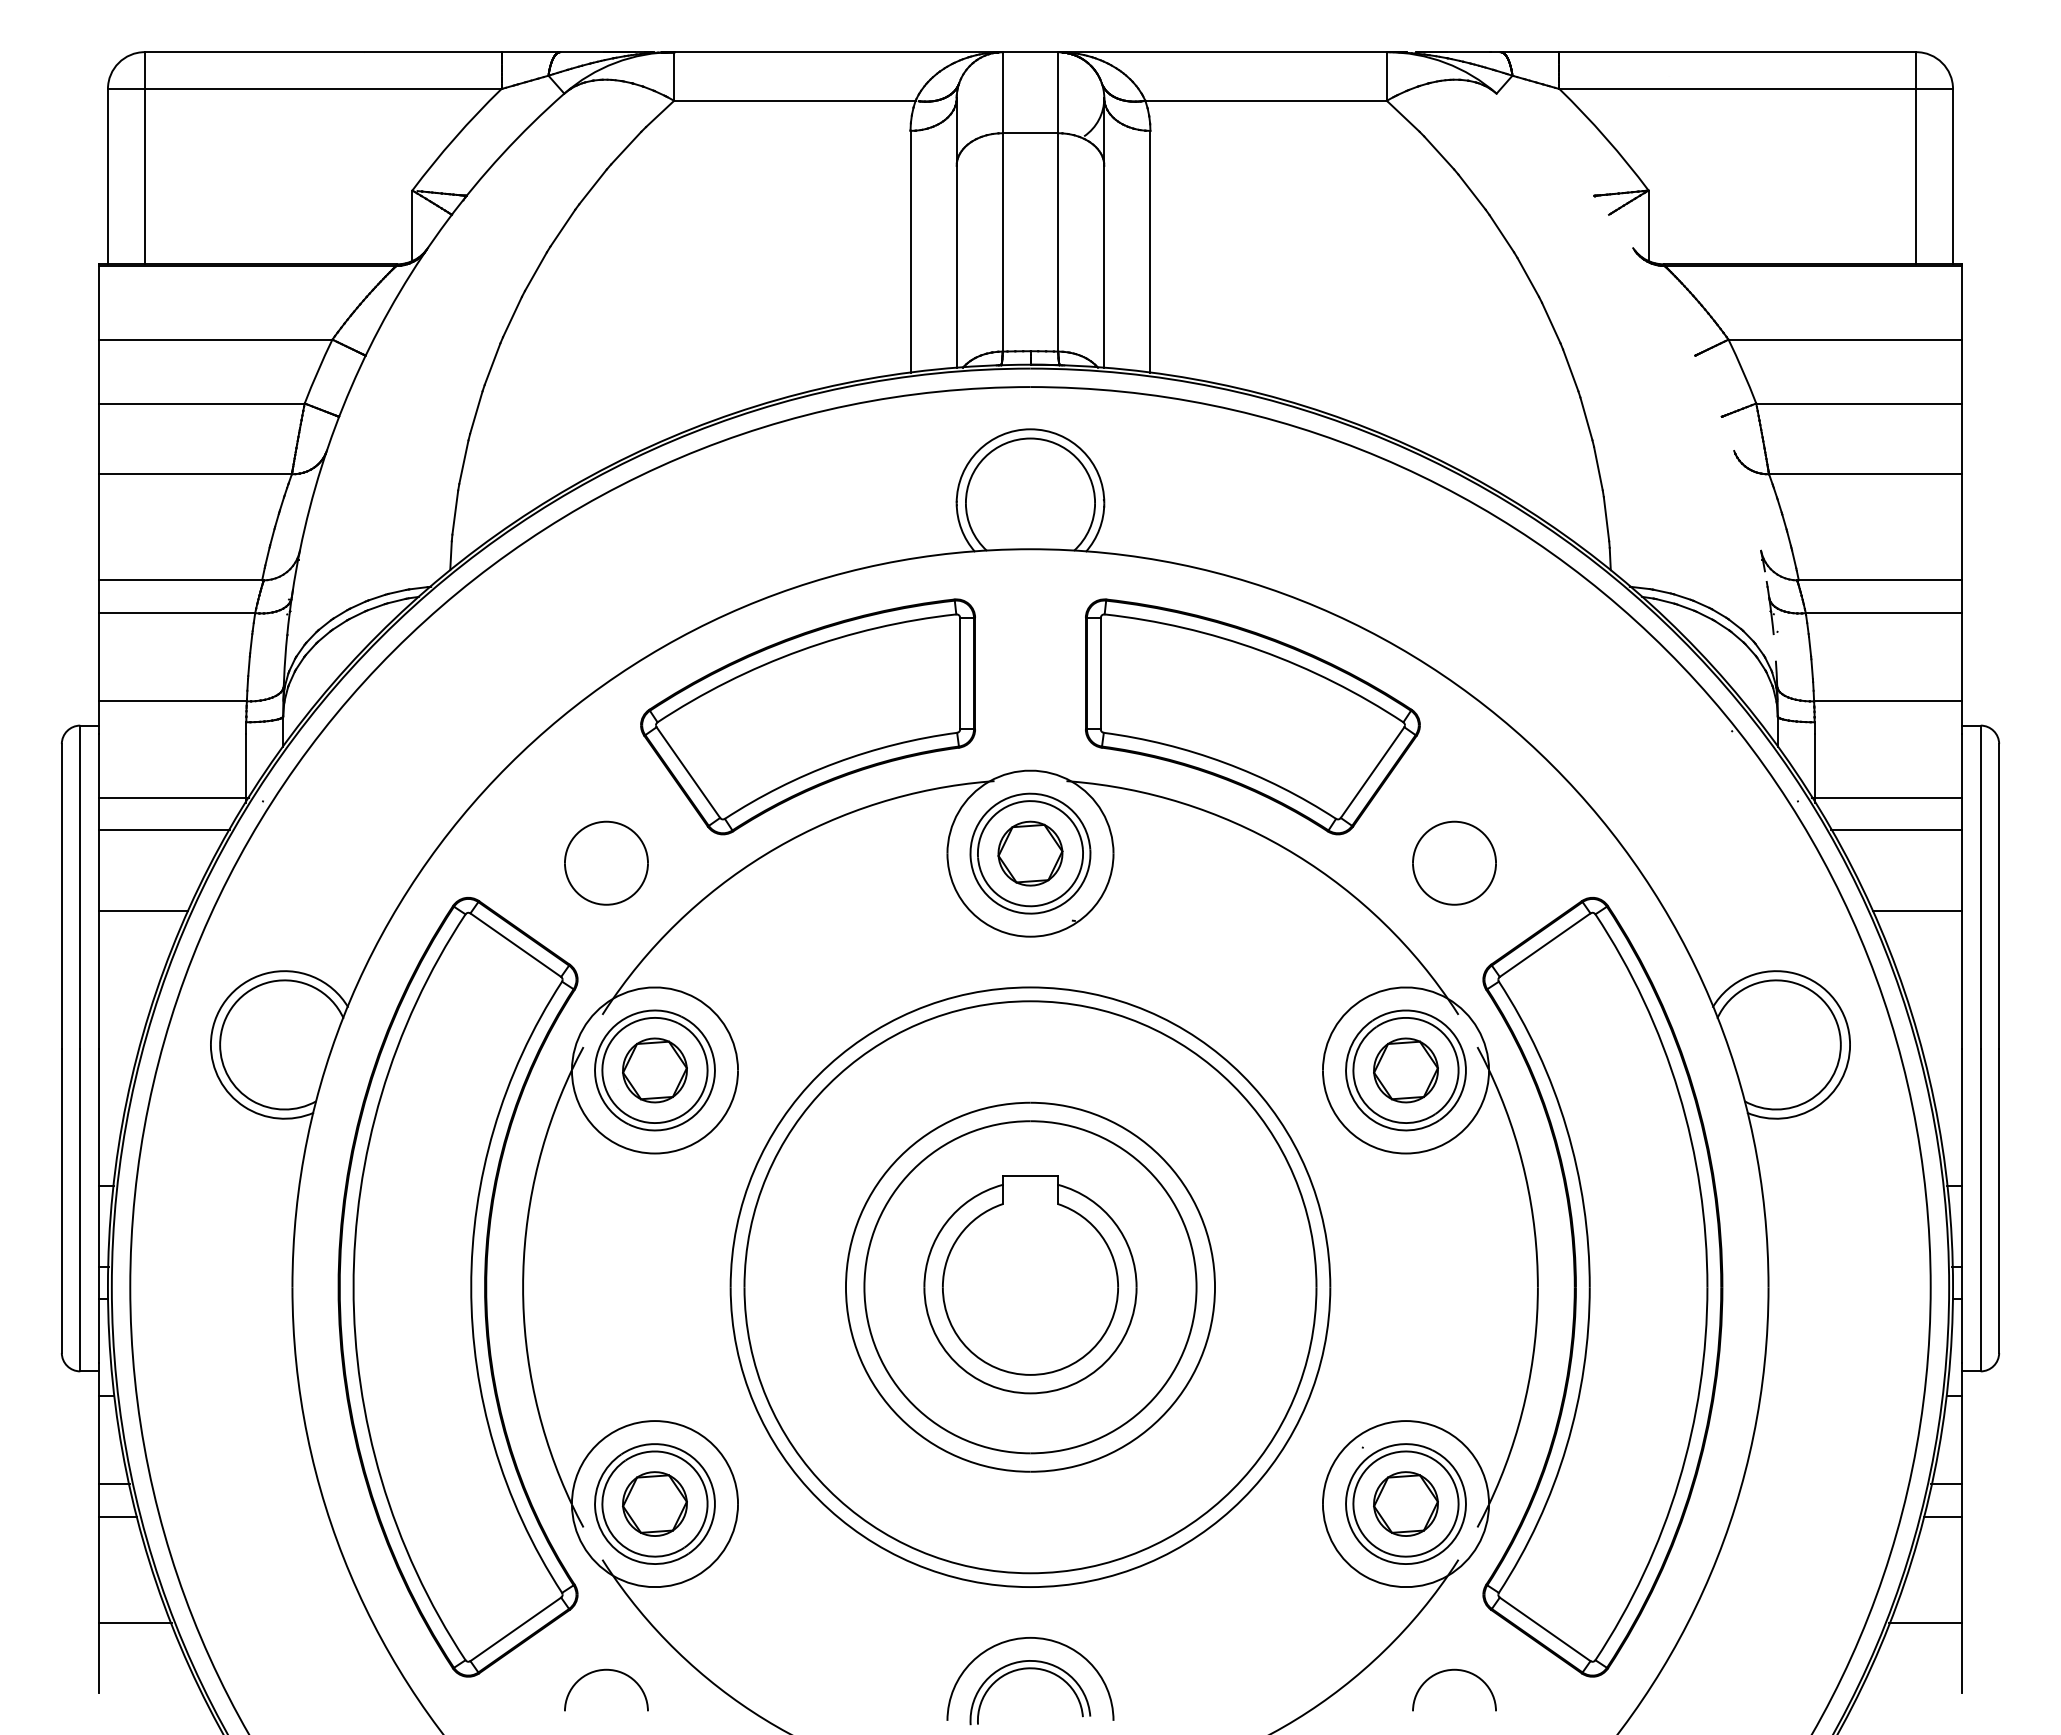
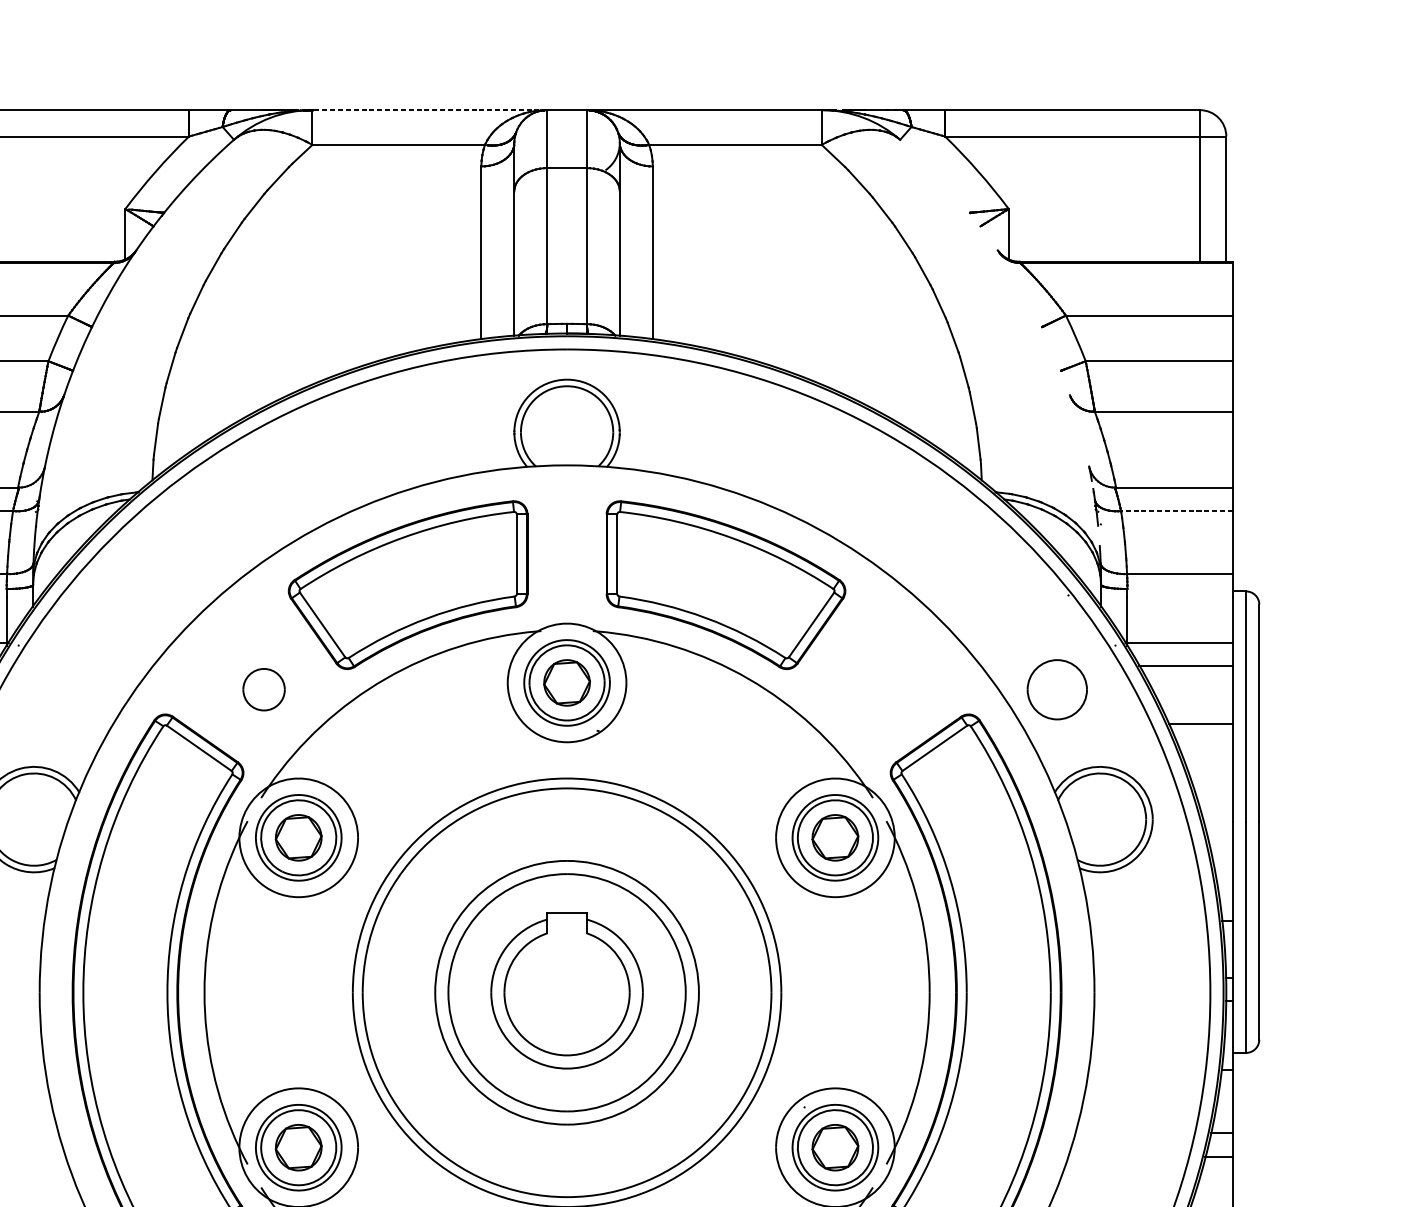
line: (838, 52) -> (429, 110), solid -> dashed
line: (1883, 613) -> (1176, 511), solid -> dashed
part: (606, 862) -> (264, 689), size x0.7
part: (1454, 862) -> (1057, 689), moved

